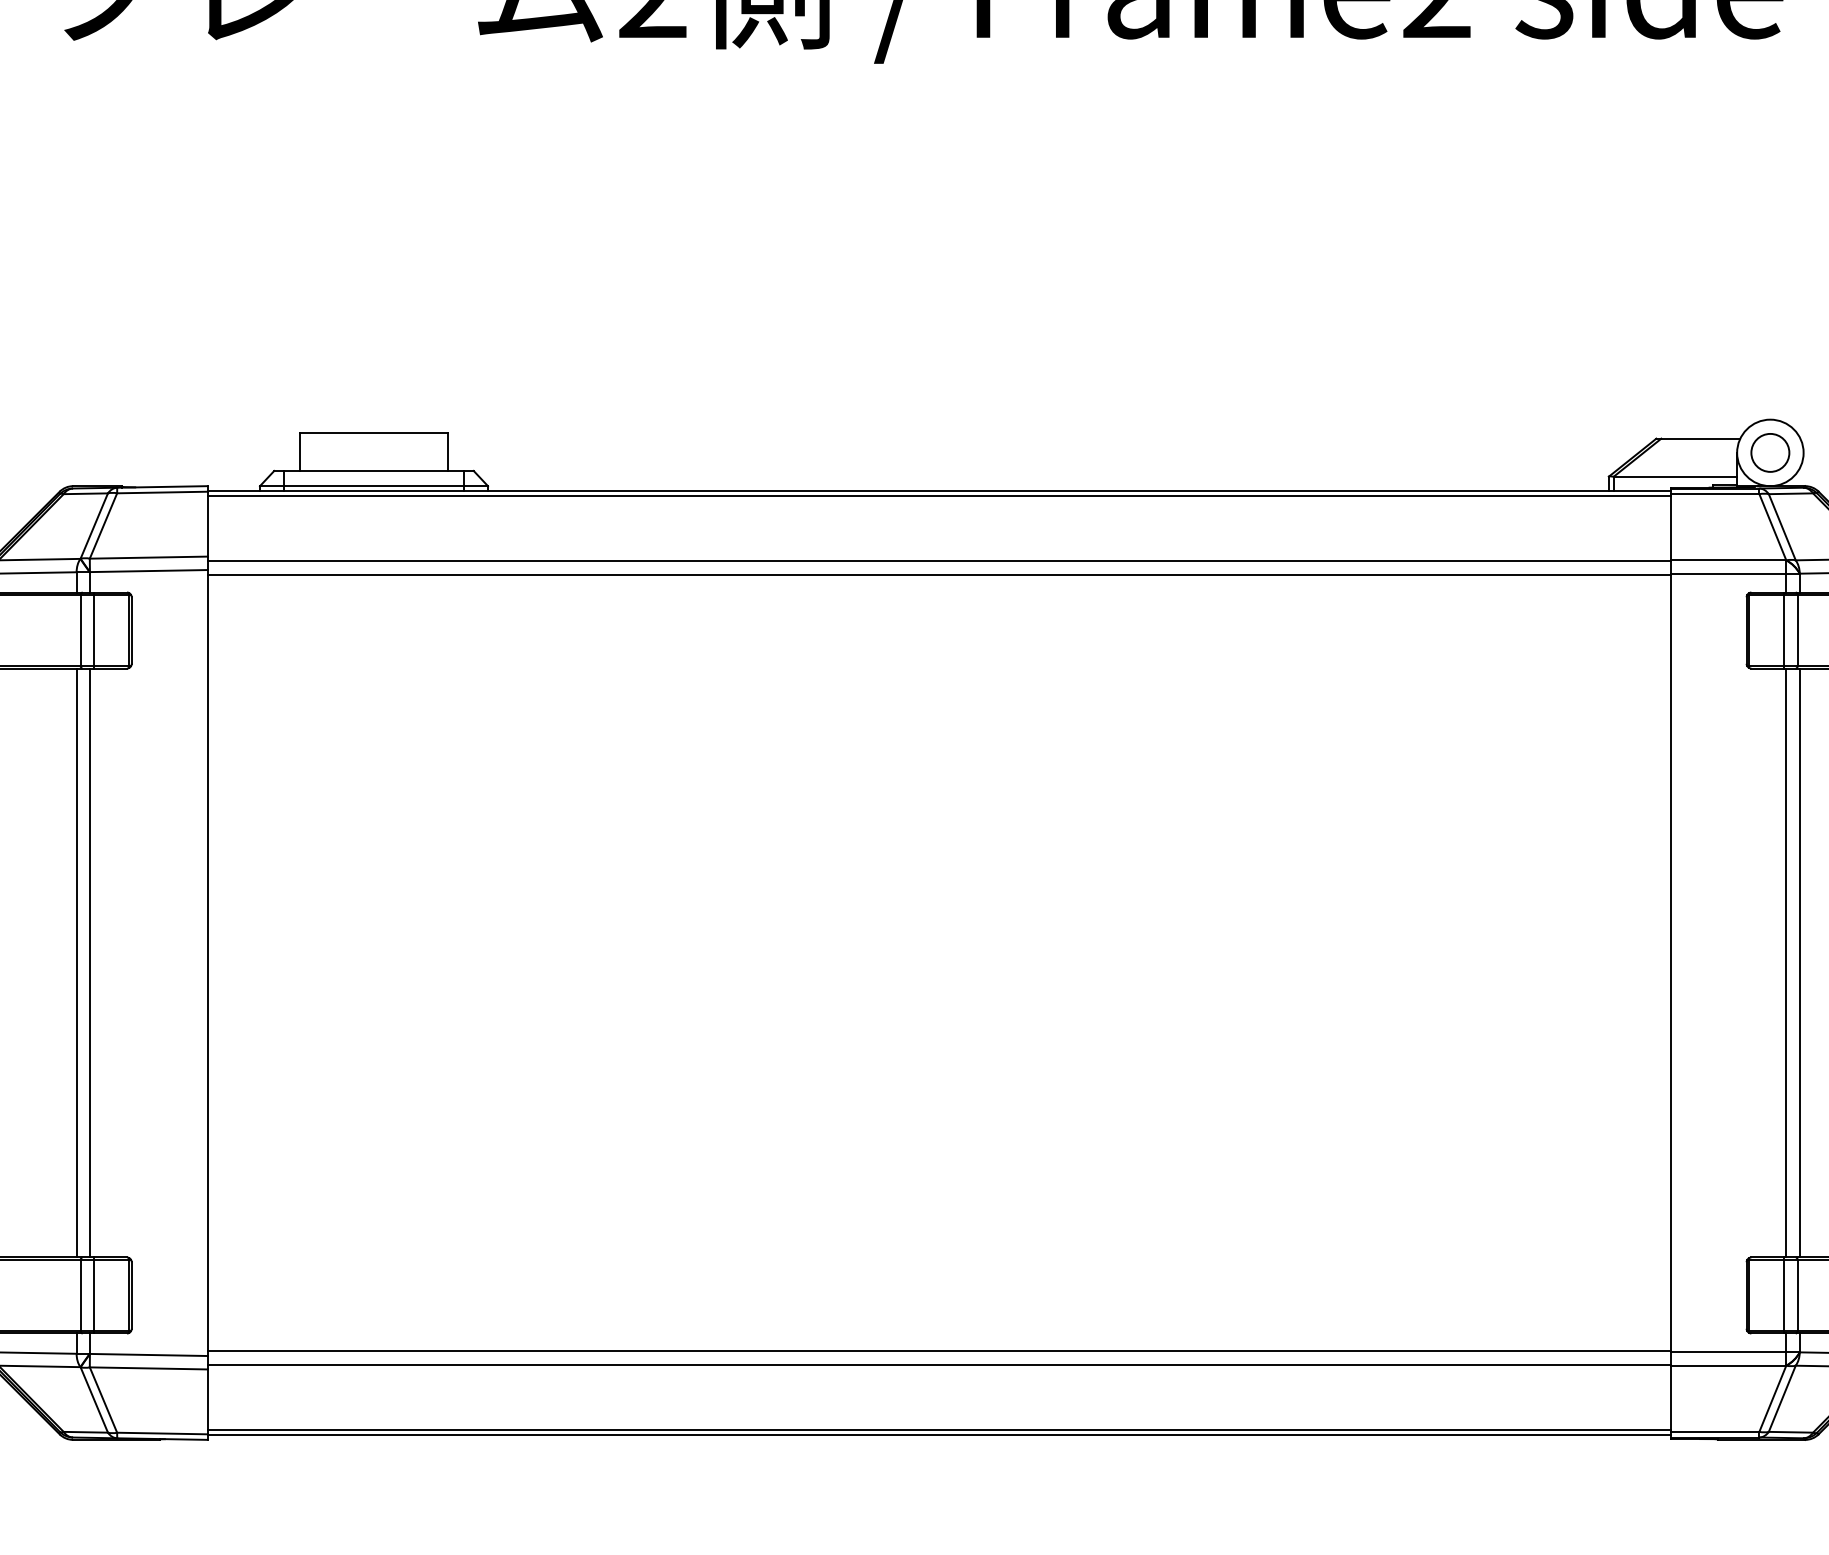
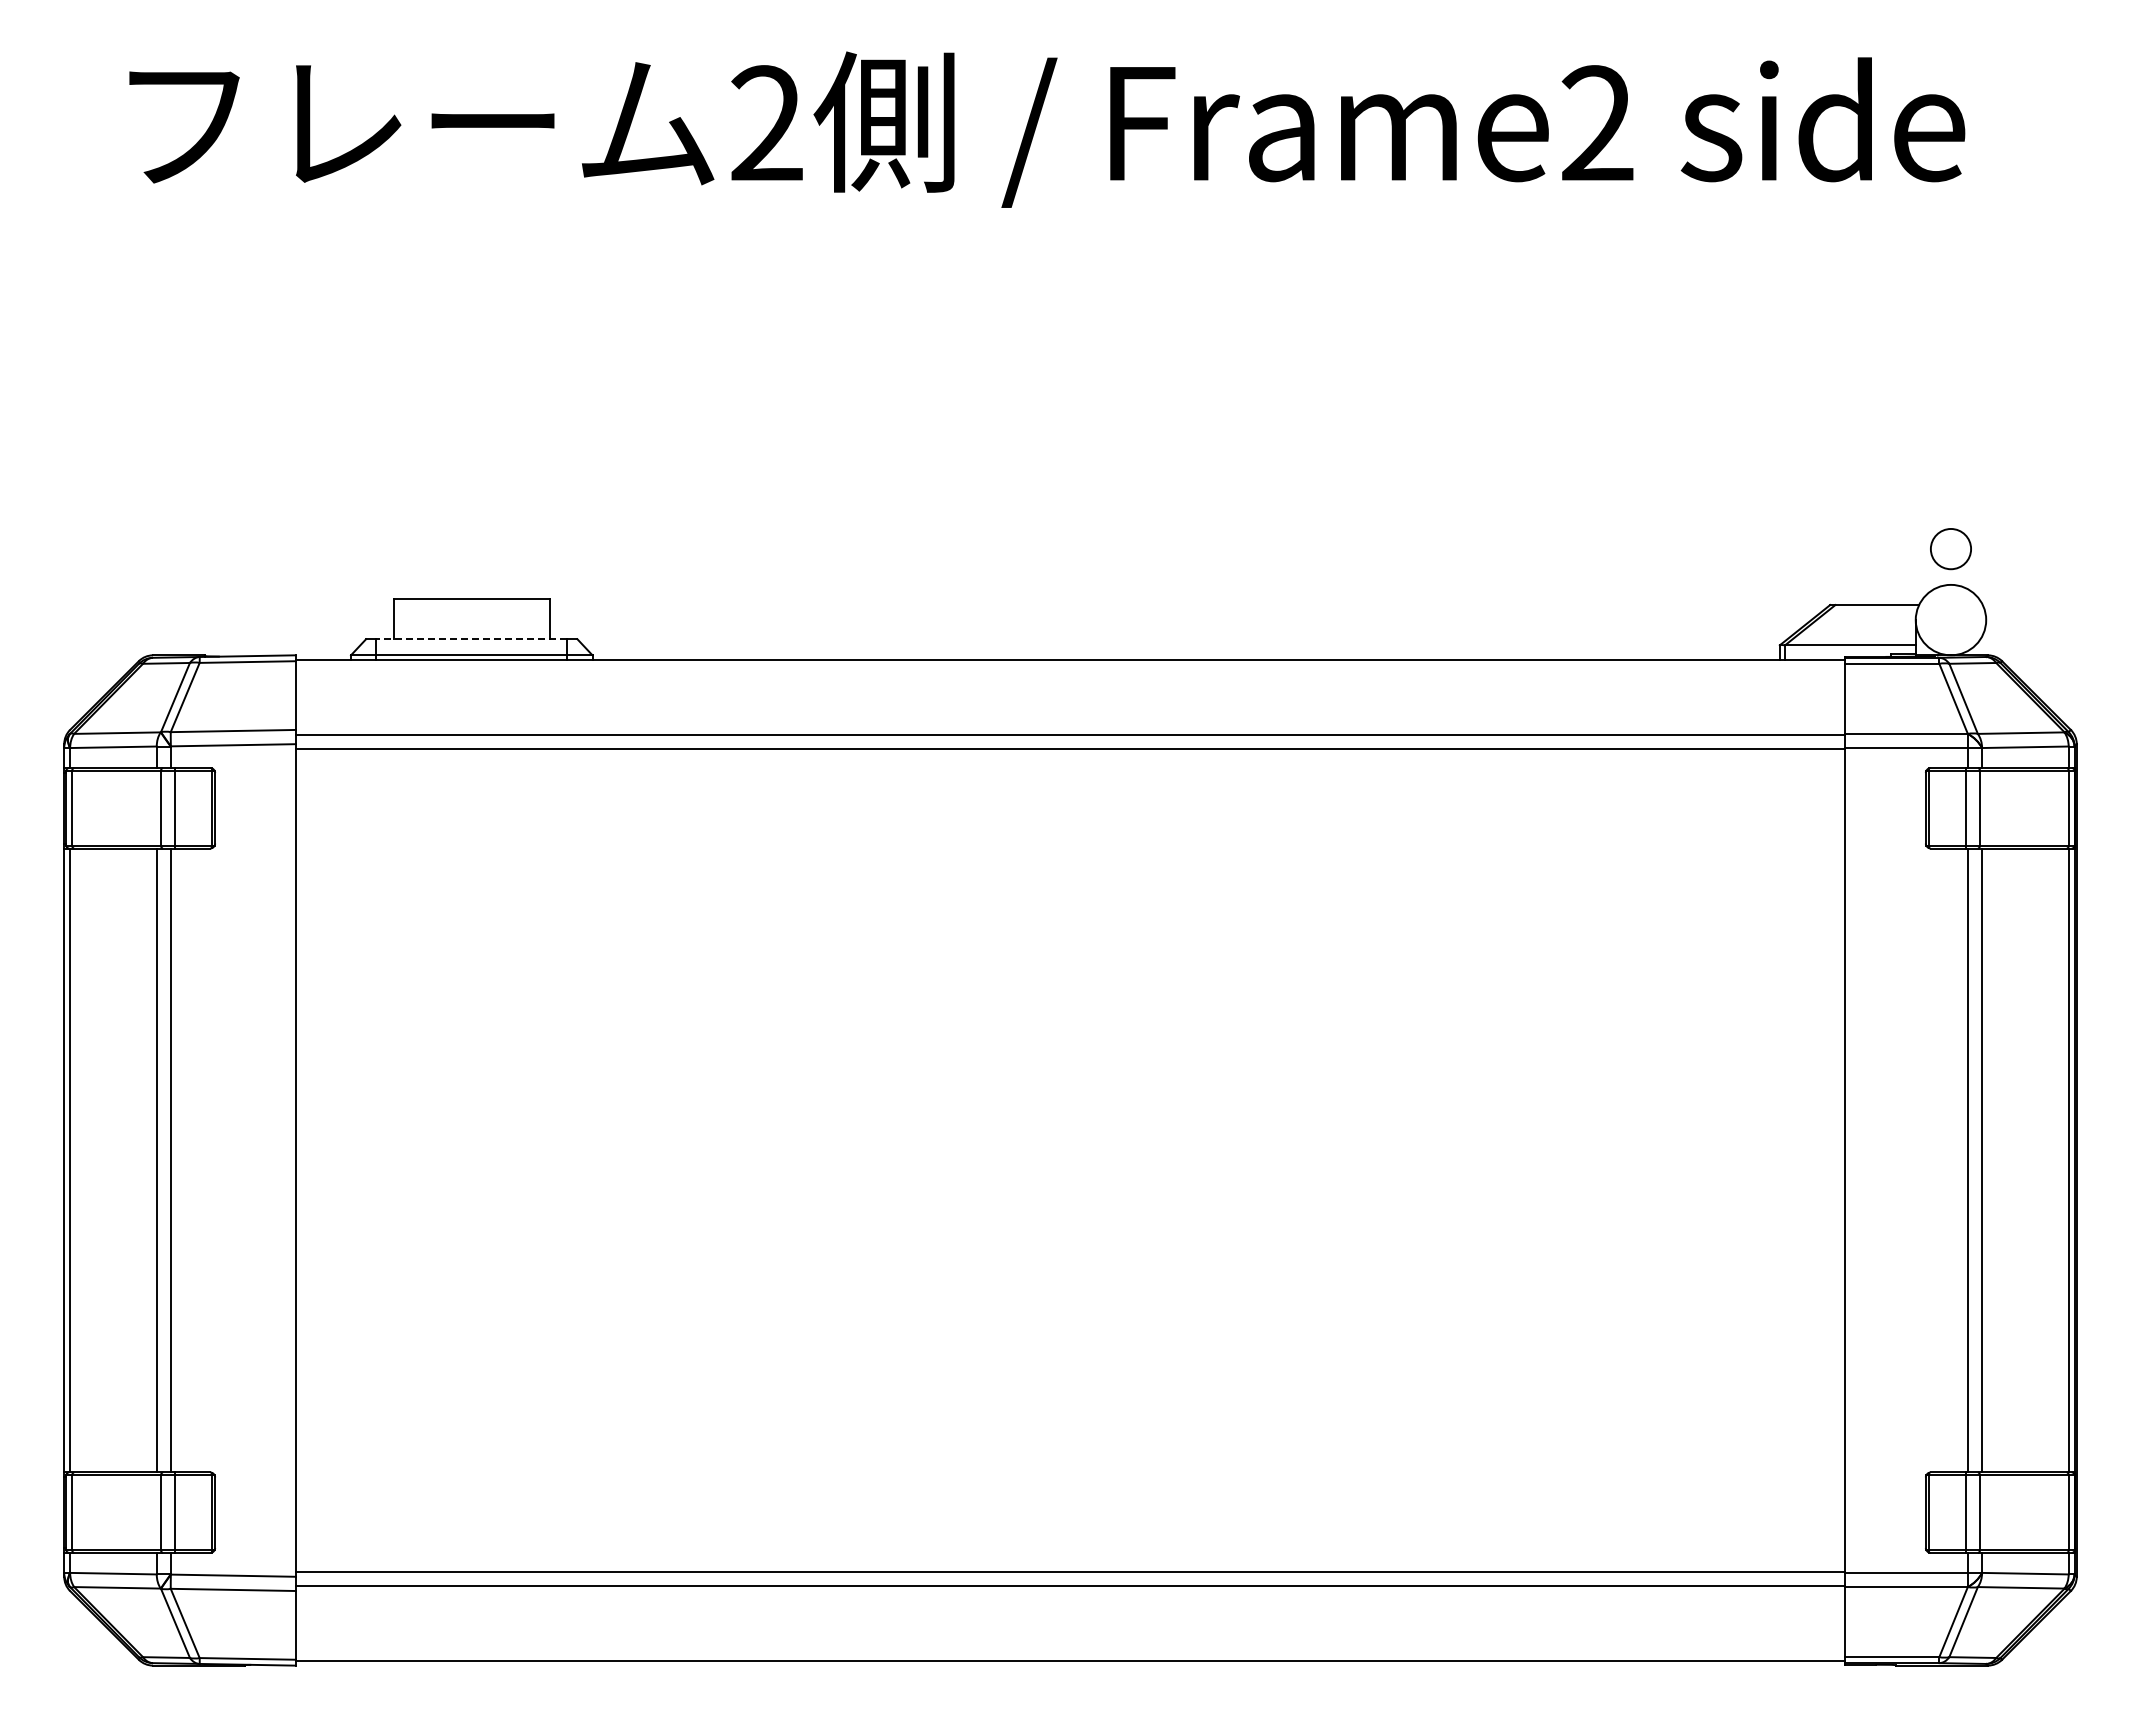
circle: (1769, 453) -> (1950, 549), moved
line: (373, 471) -> (471, 639), solid -> dashed
line: (939, 496) -> (1070, 666), removed
line: (939, 1429) -> (1070, 1654), removed

